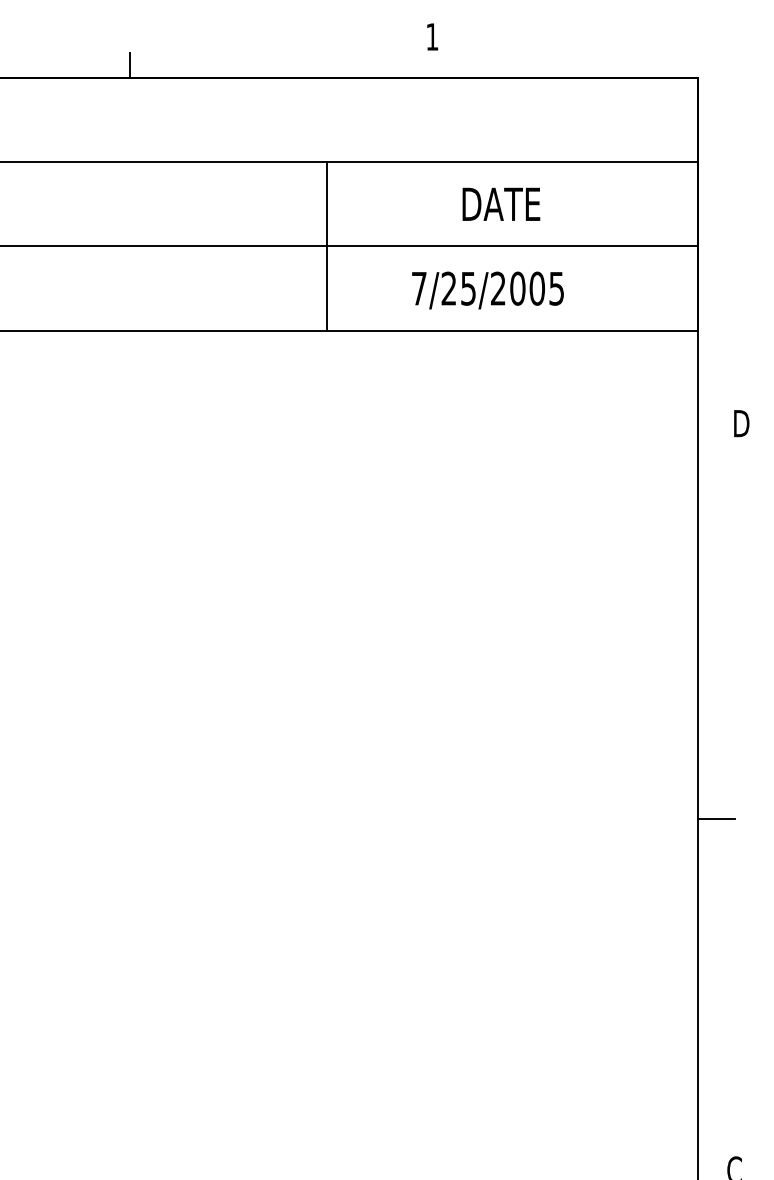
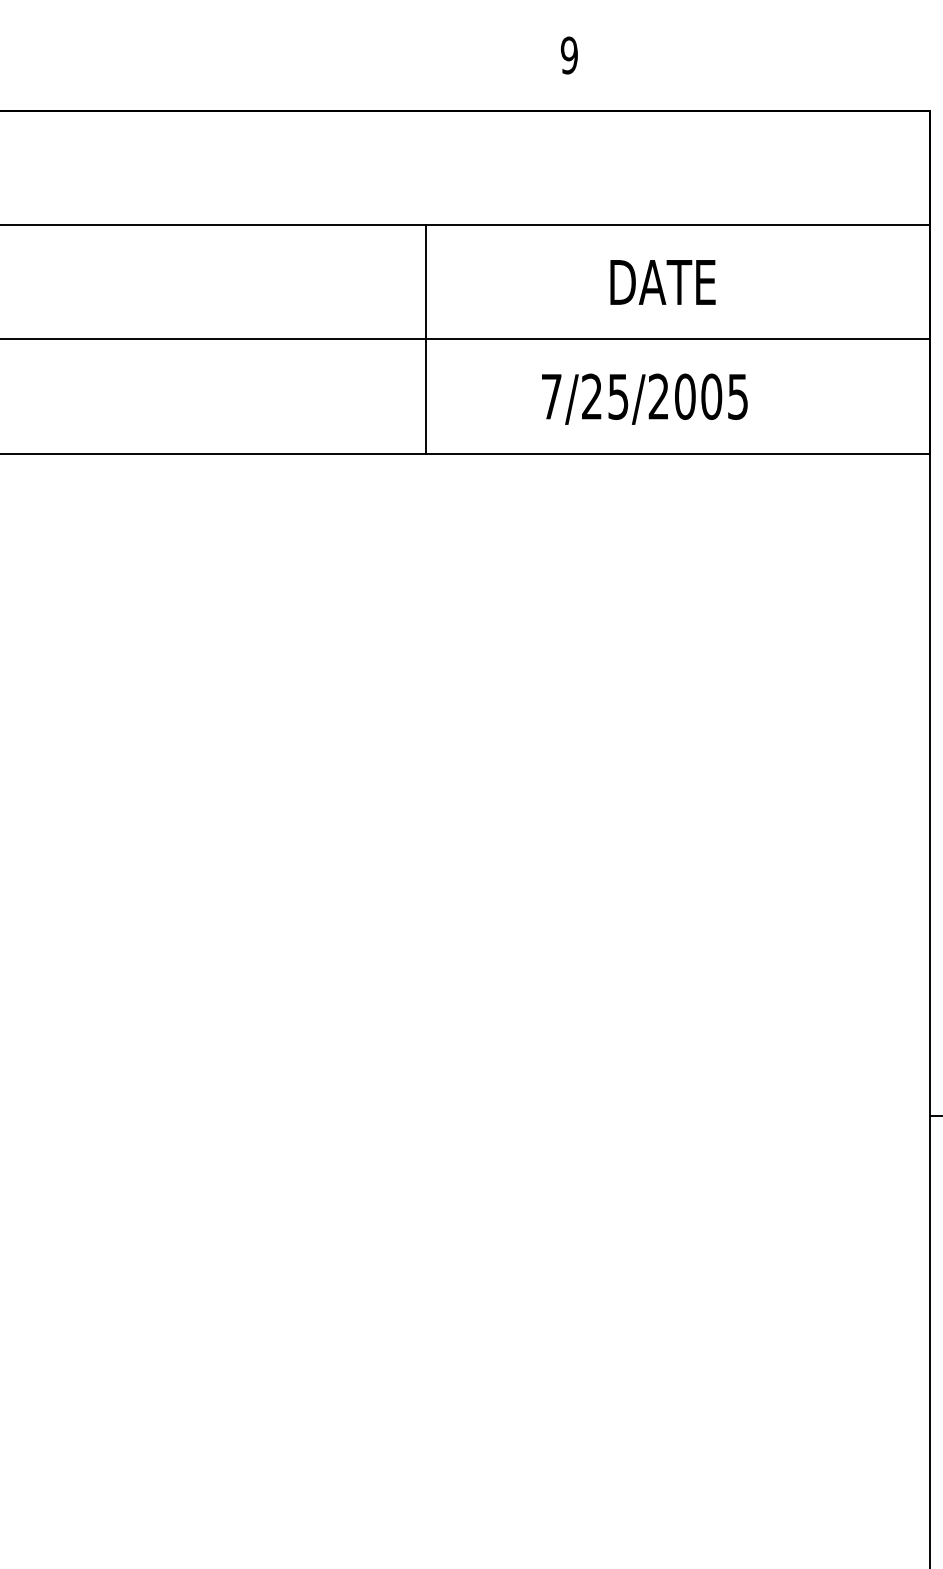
text: (432, 36) -> (569, 54), 1 -> 9
line: (129, 65) -> (158, 94), removed

